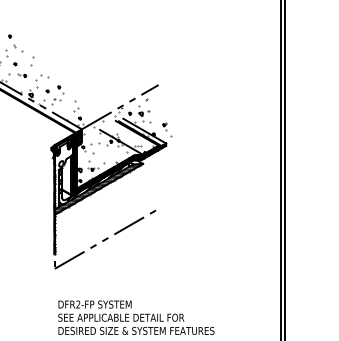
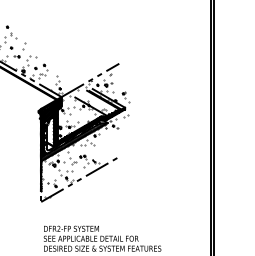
hatch: (63, 174) -> (47, 131), added
hatch: (112, 207) -> (84, 155), added

